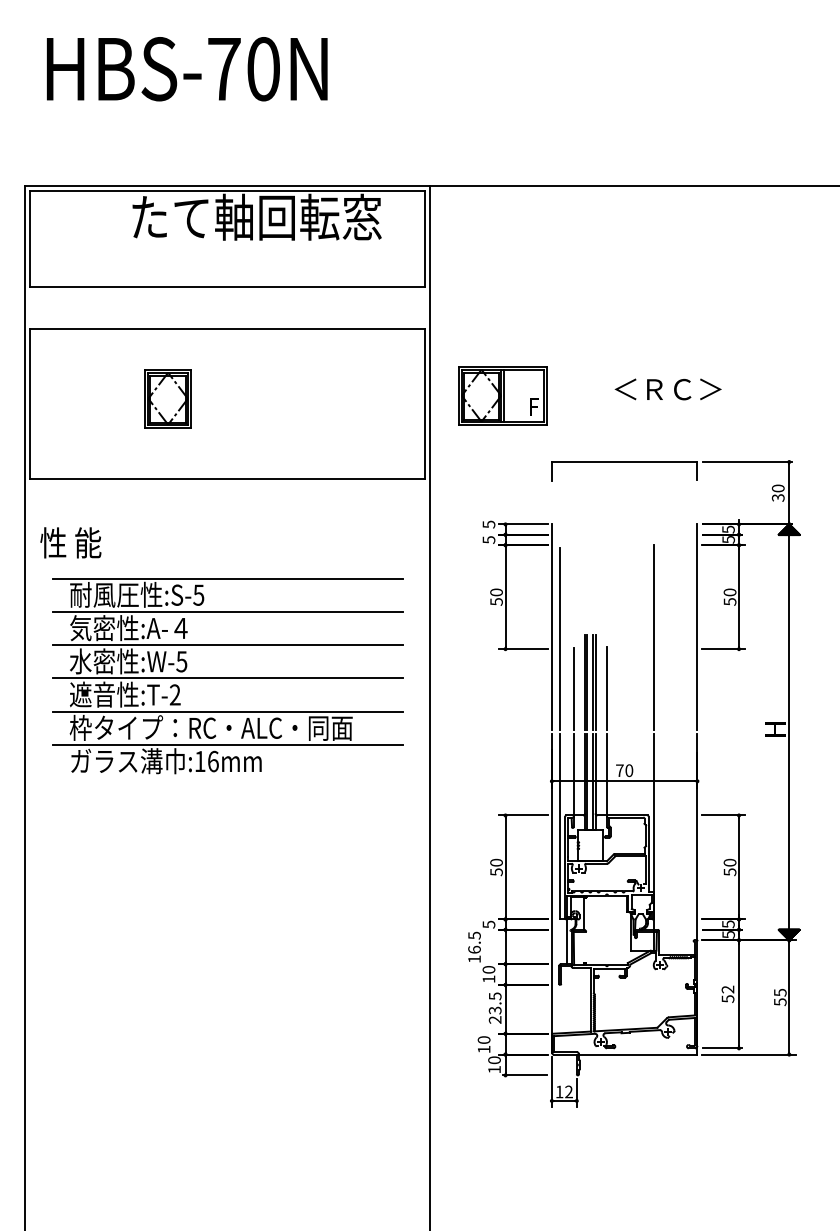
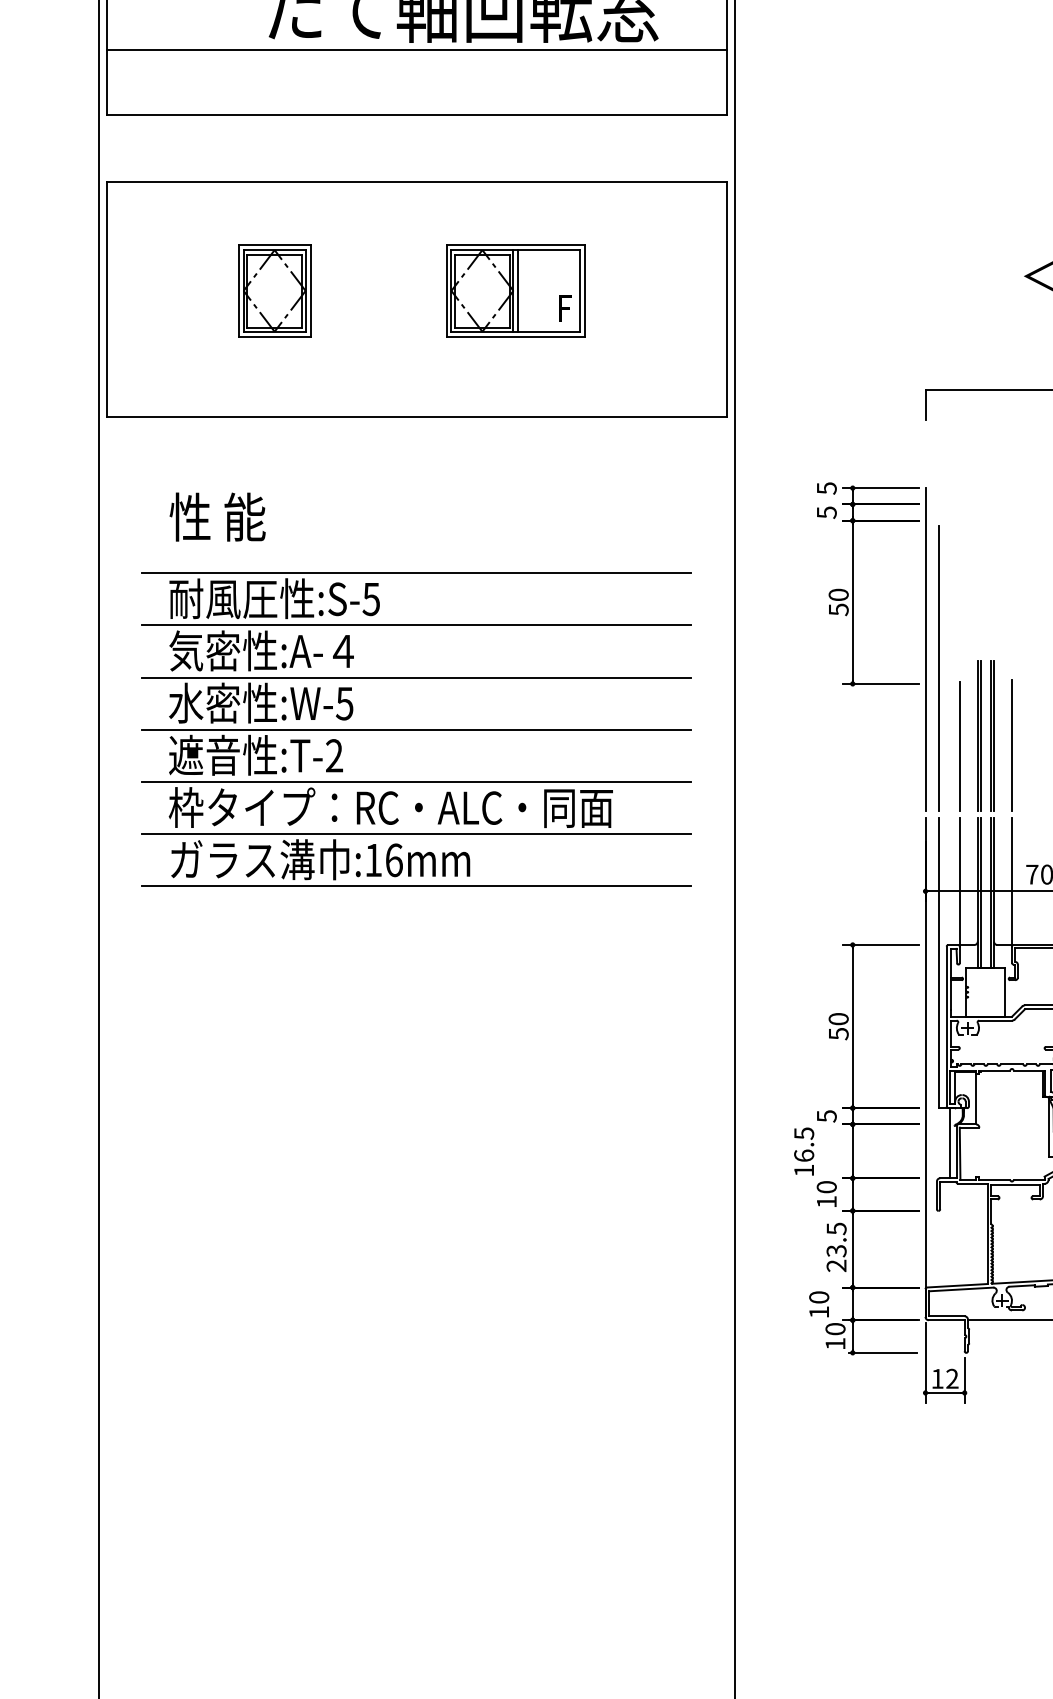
line: (227, 244) -> (416, 48), added
part: (502, 395) -> (515, 290), moved
part: (167, 398) -> (273, 290), moved
text: (70, 542) -> (217, 516), moved
line: (227, 778) -> (416, 886), added

